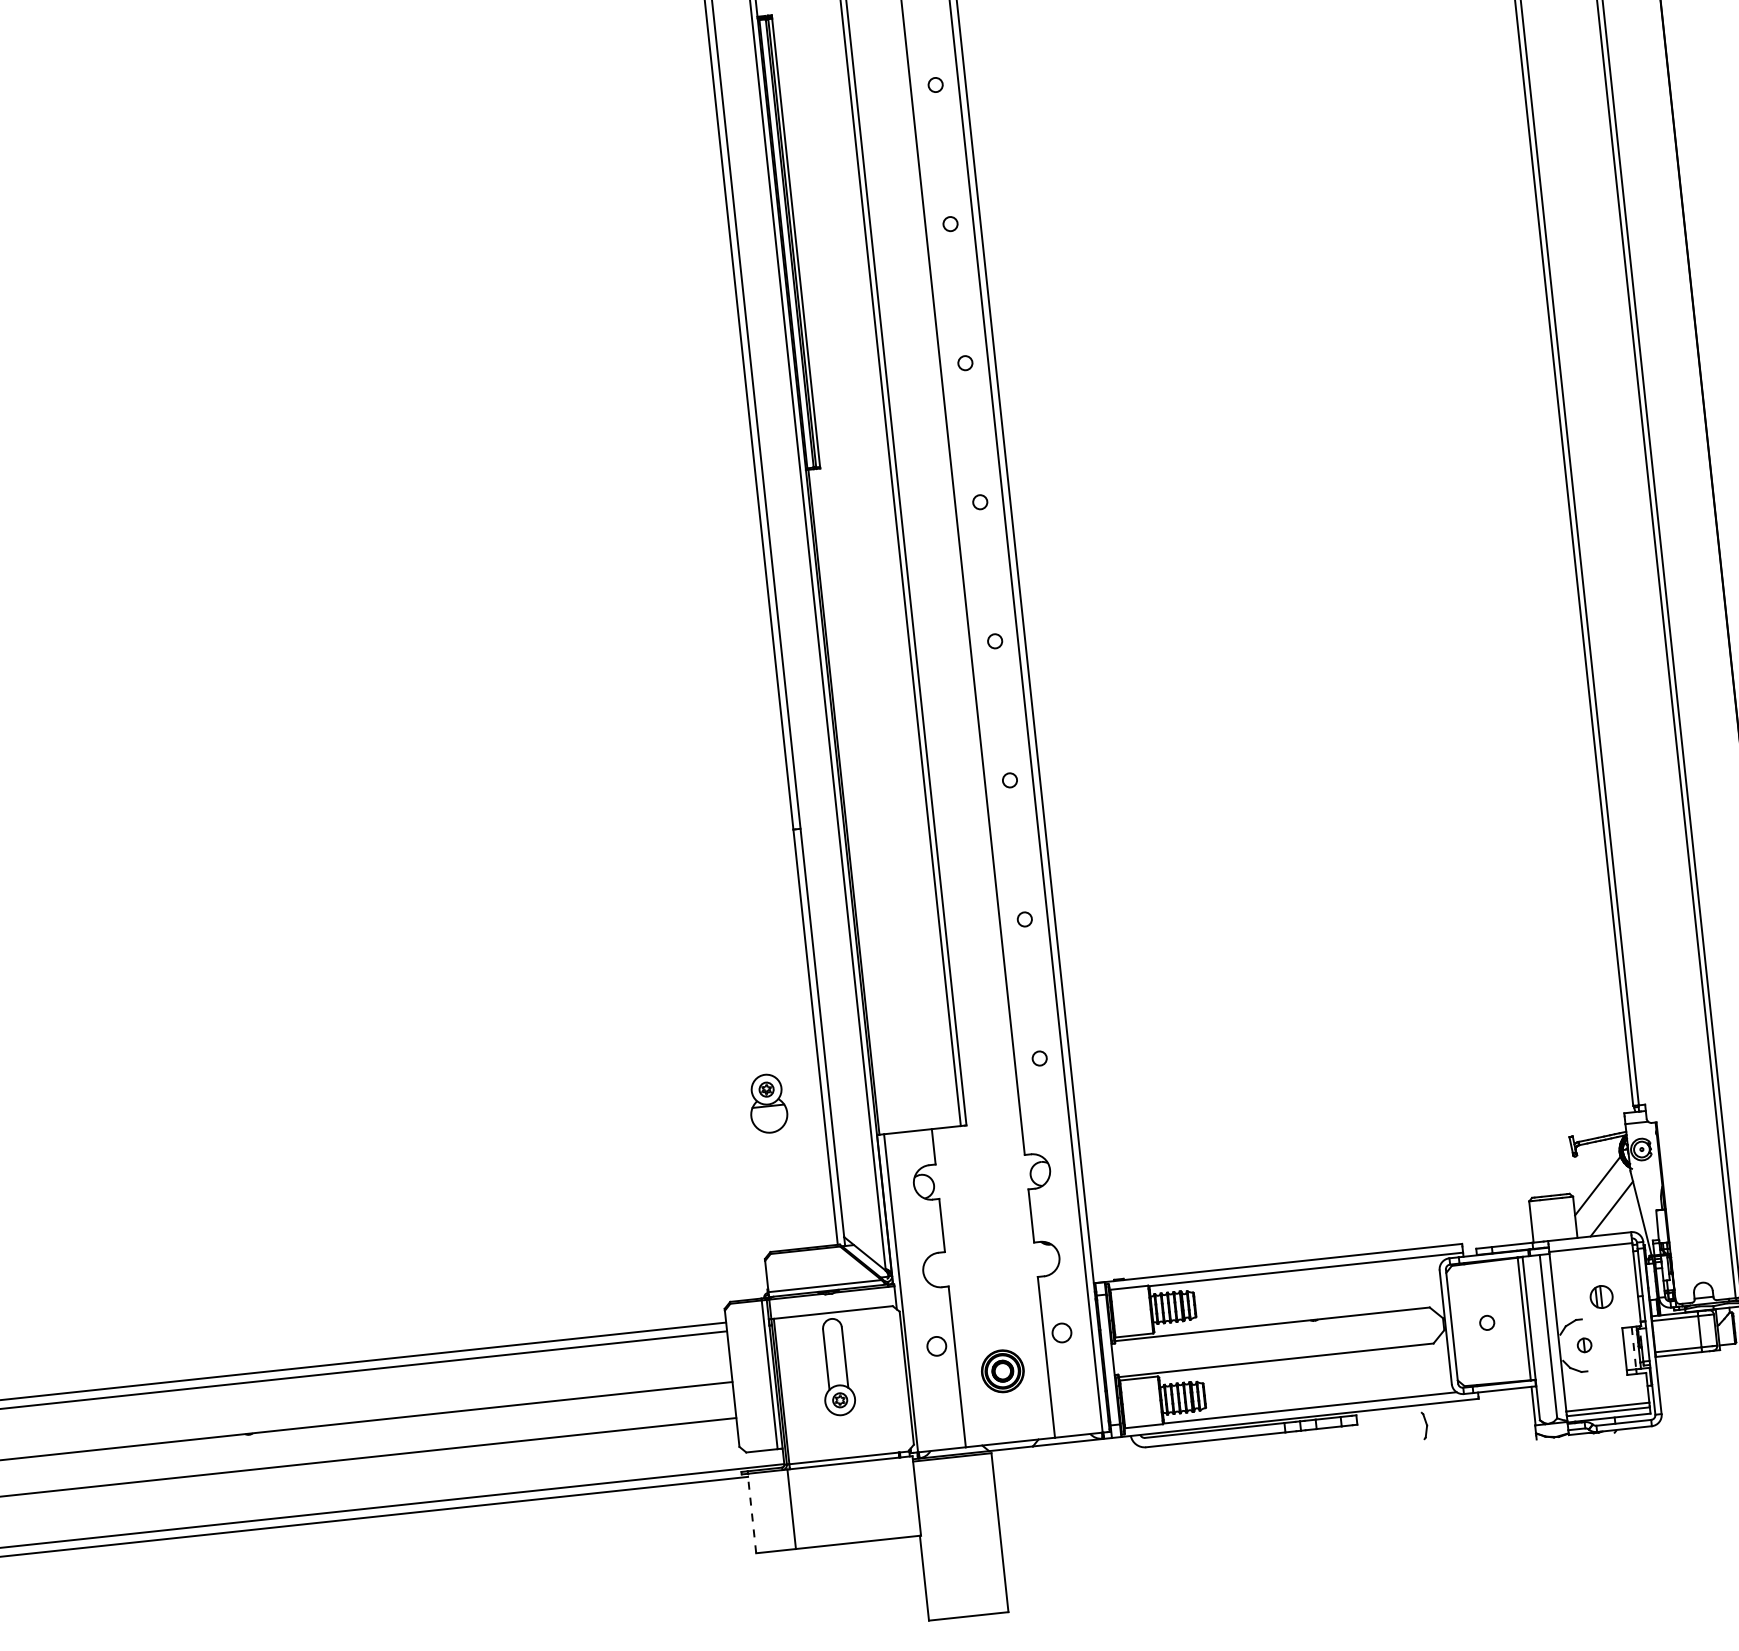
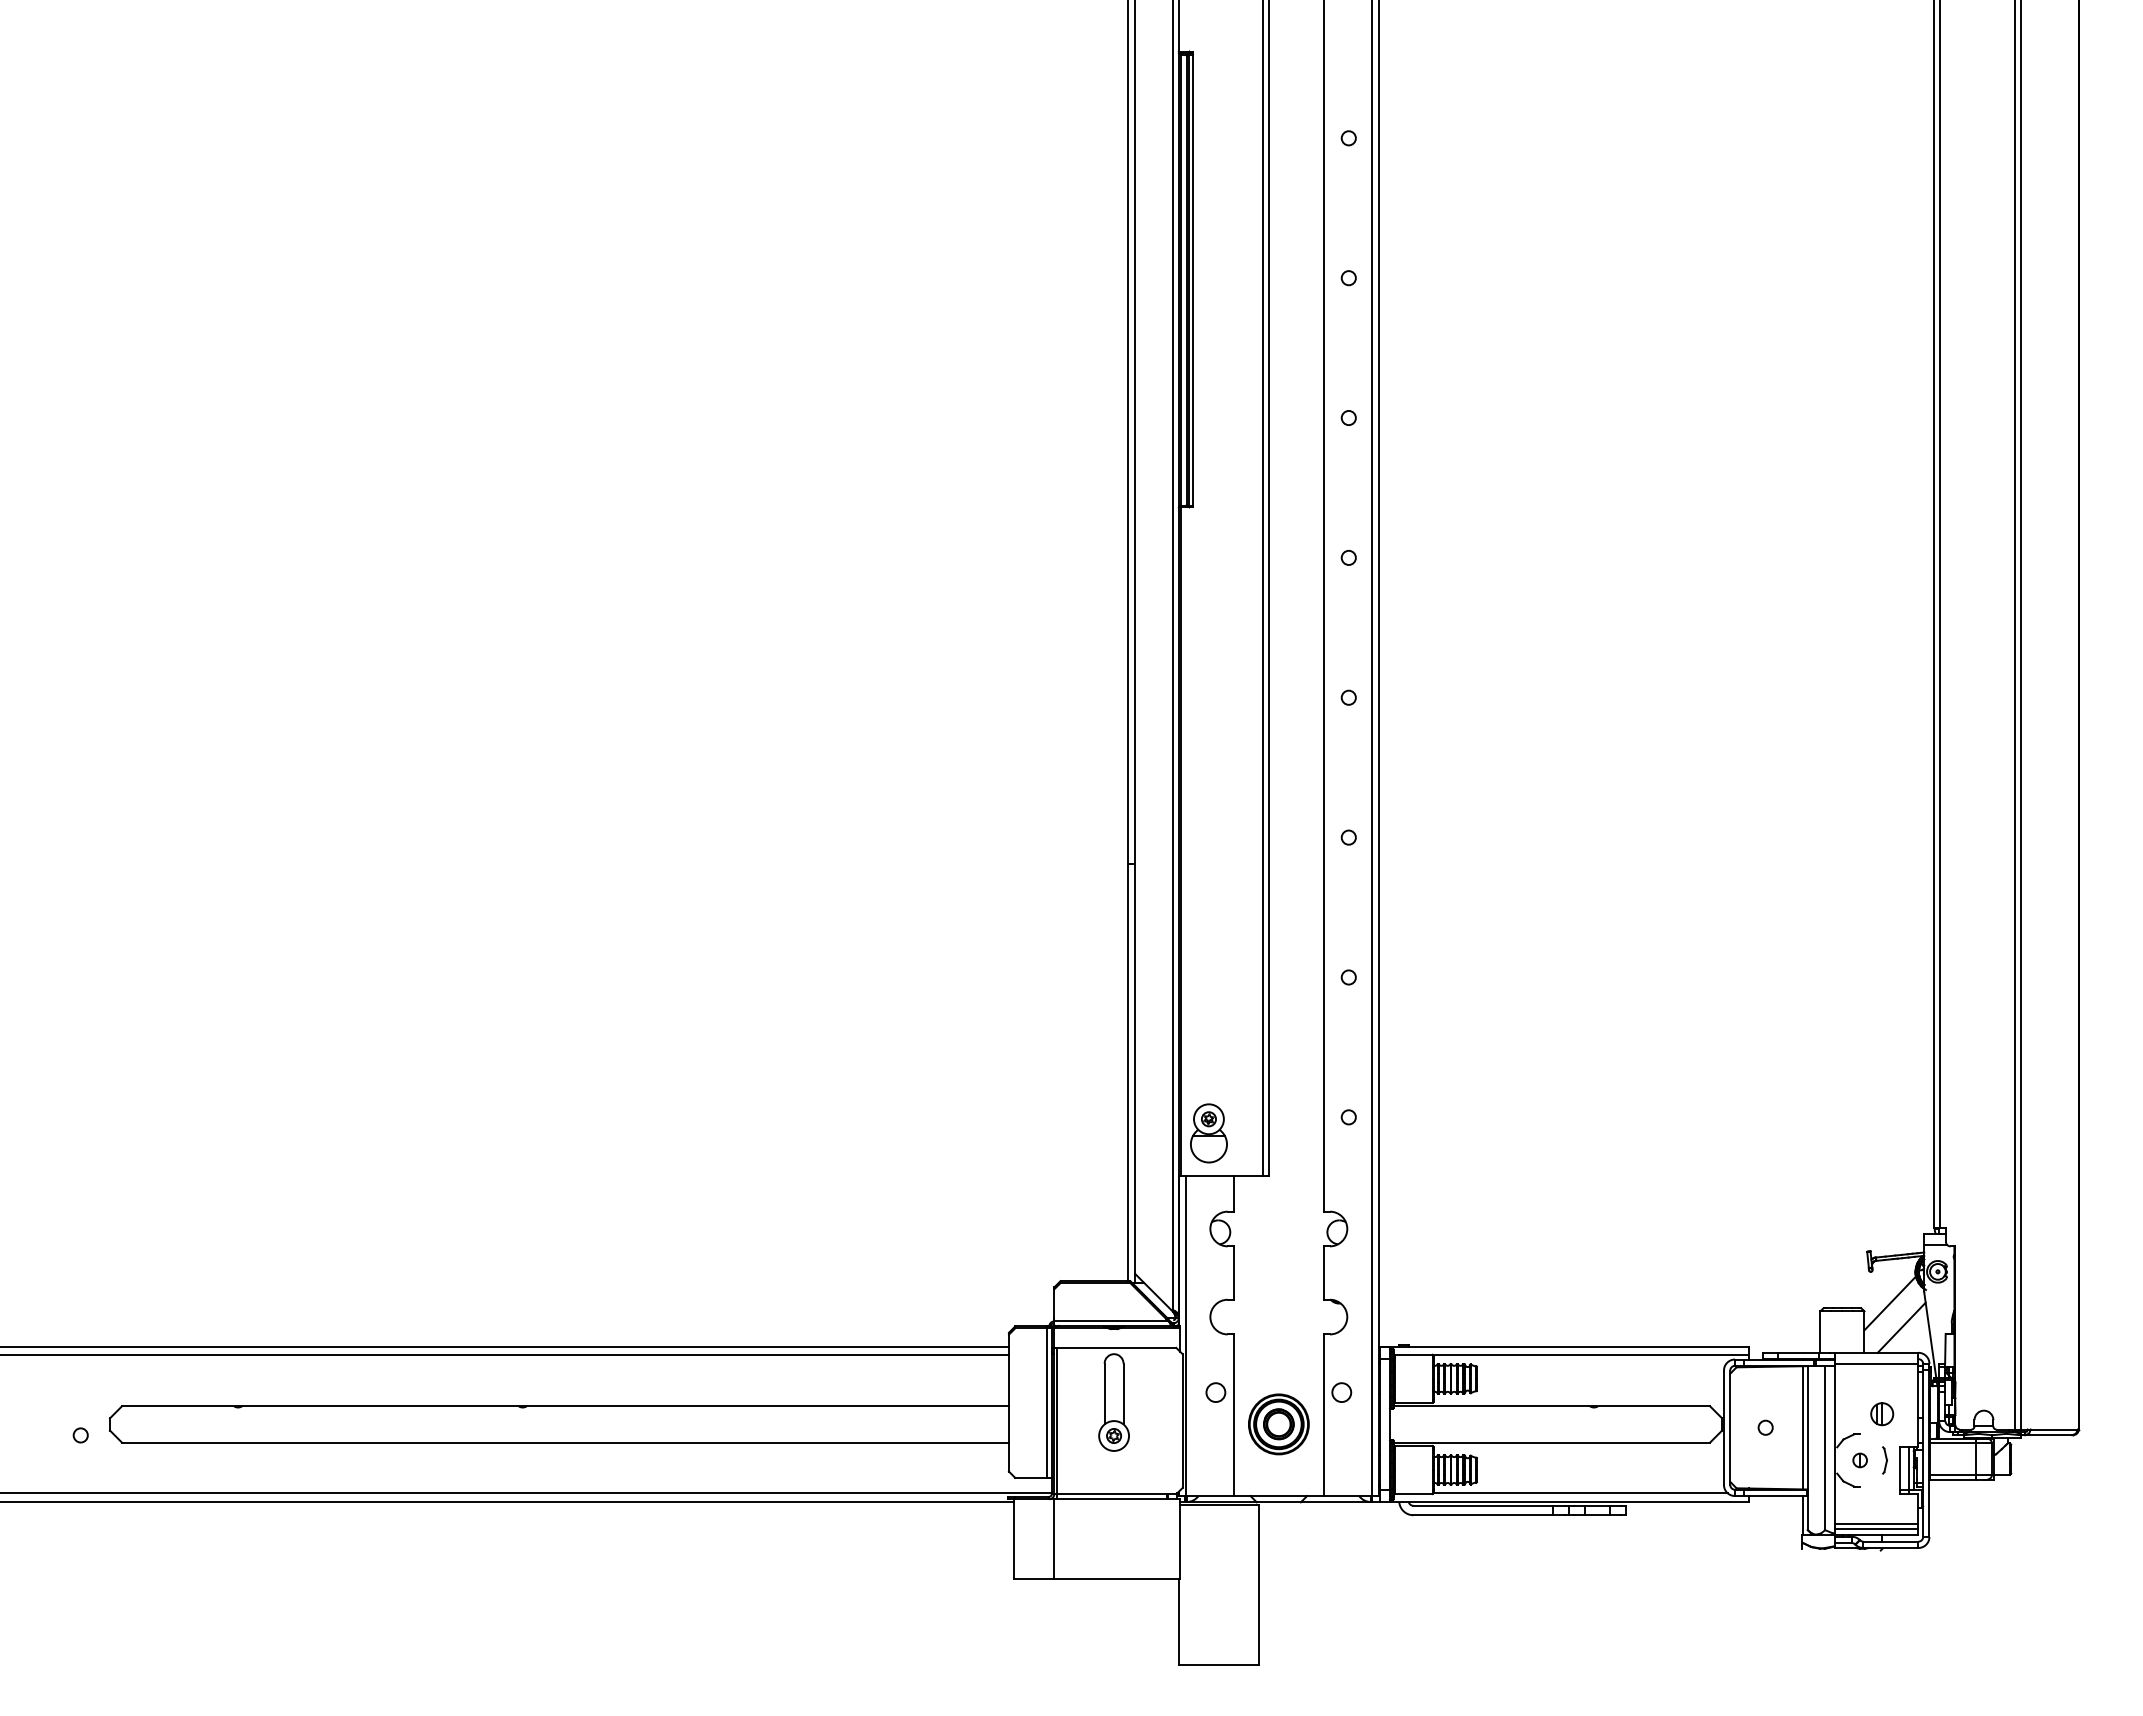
part: (767, 1103) -> (1208, 1133), moved
line: (1633, 1349) -> (1908, 1469), dashed -> solid
part: (1002, 1371) -> (1278, 1424), size x1.43
part: (1424, 1425) -> (1884, 1460), moved
line: (752, 1513) -> (1014, 1539), dashed -> solid

